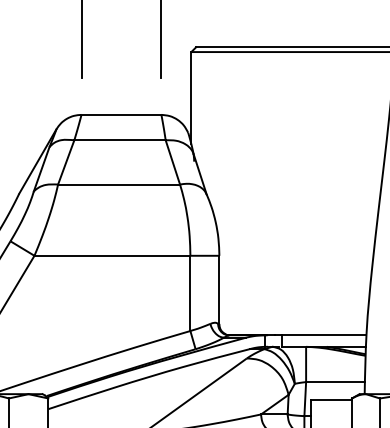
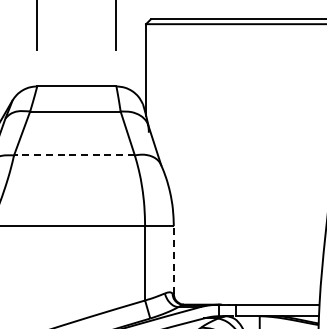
line: (119, 184) -> (74, 155), solid -> dashed
line: (219, 289) -> (173, 259), solid -> dashed

